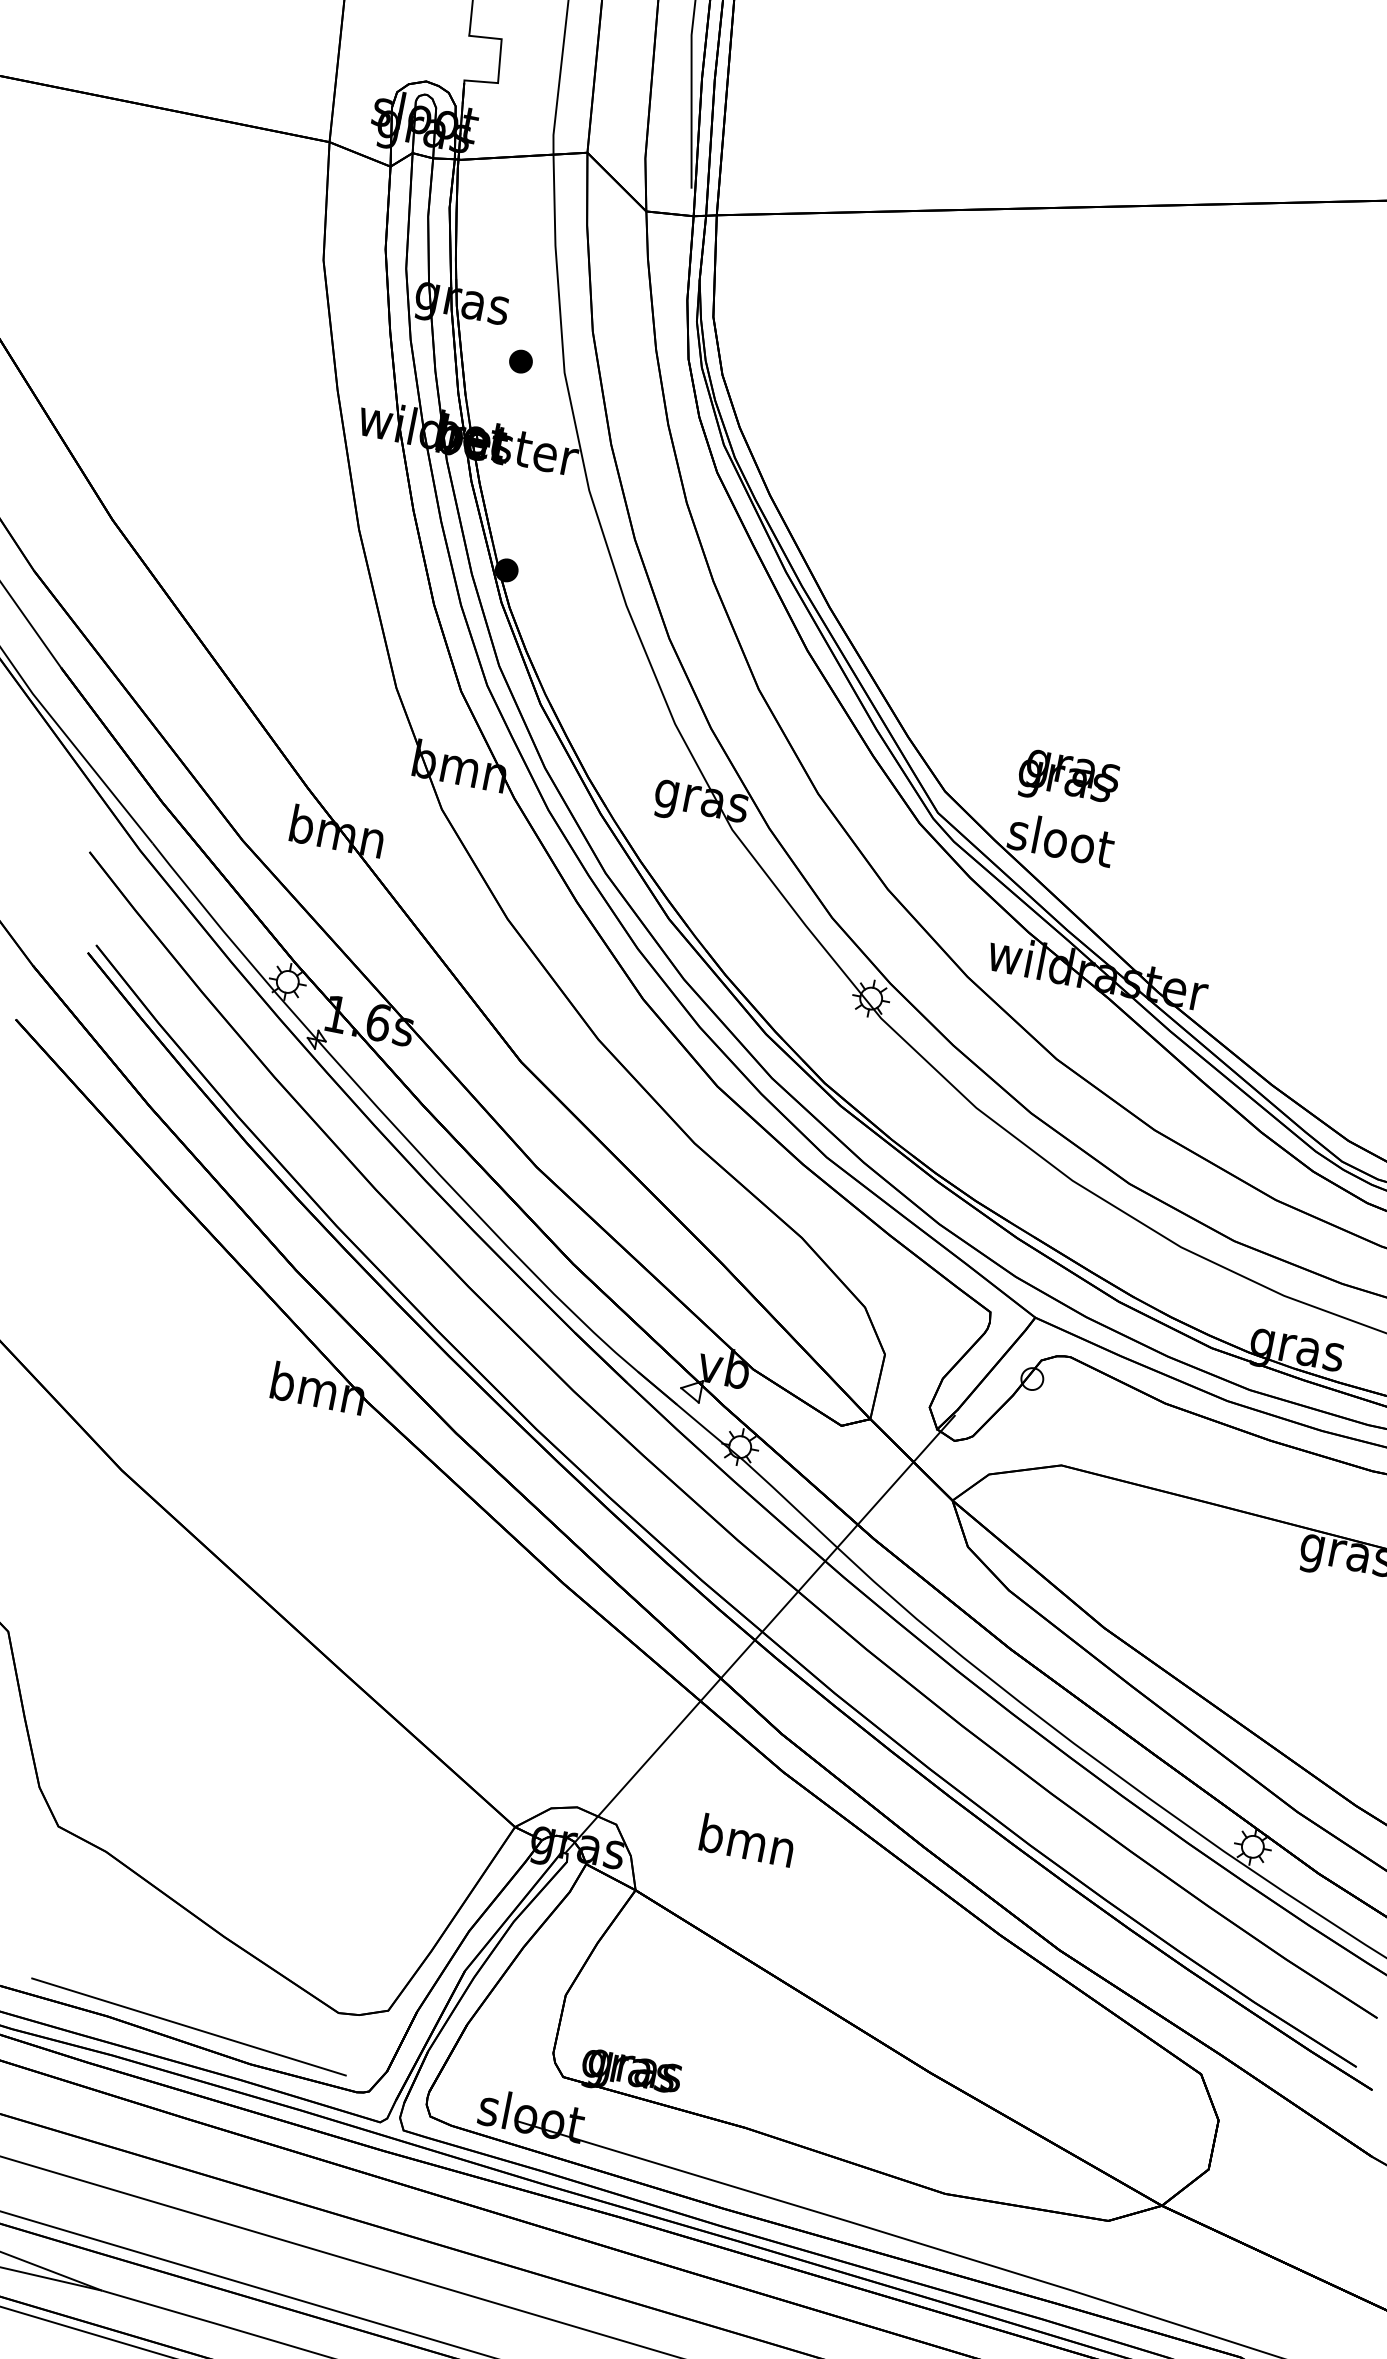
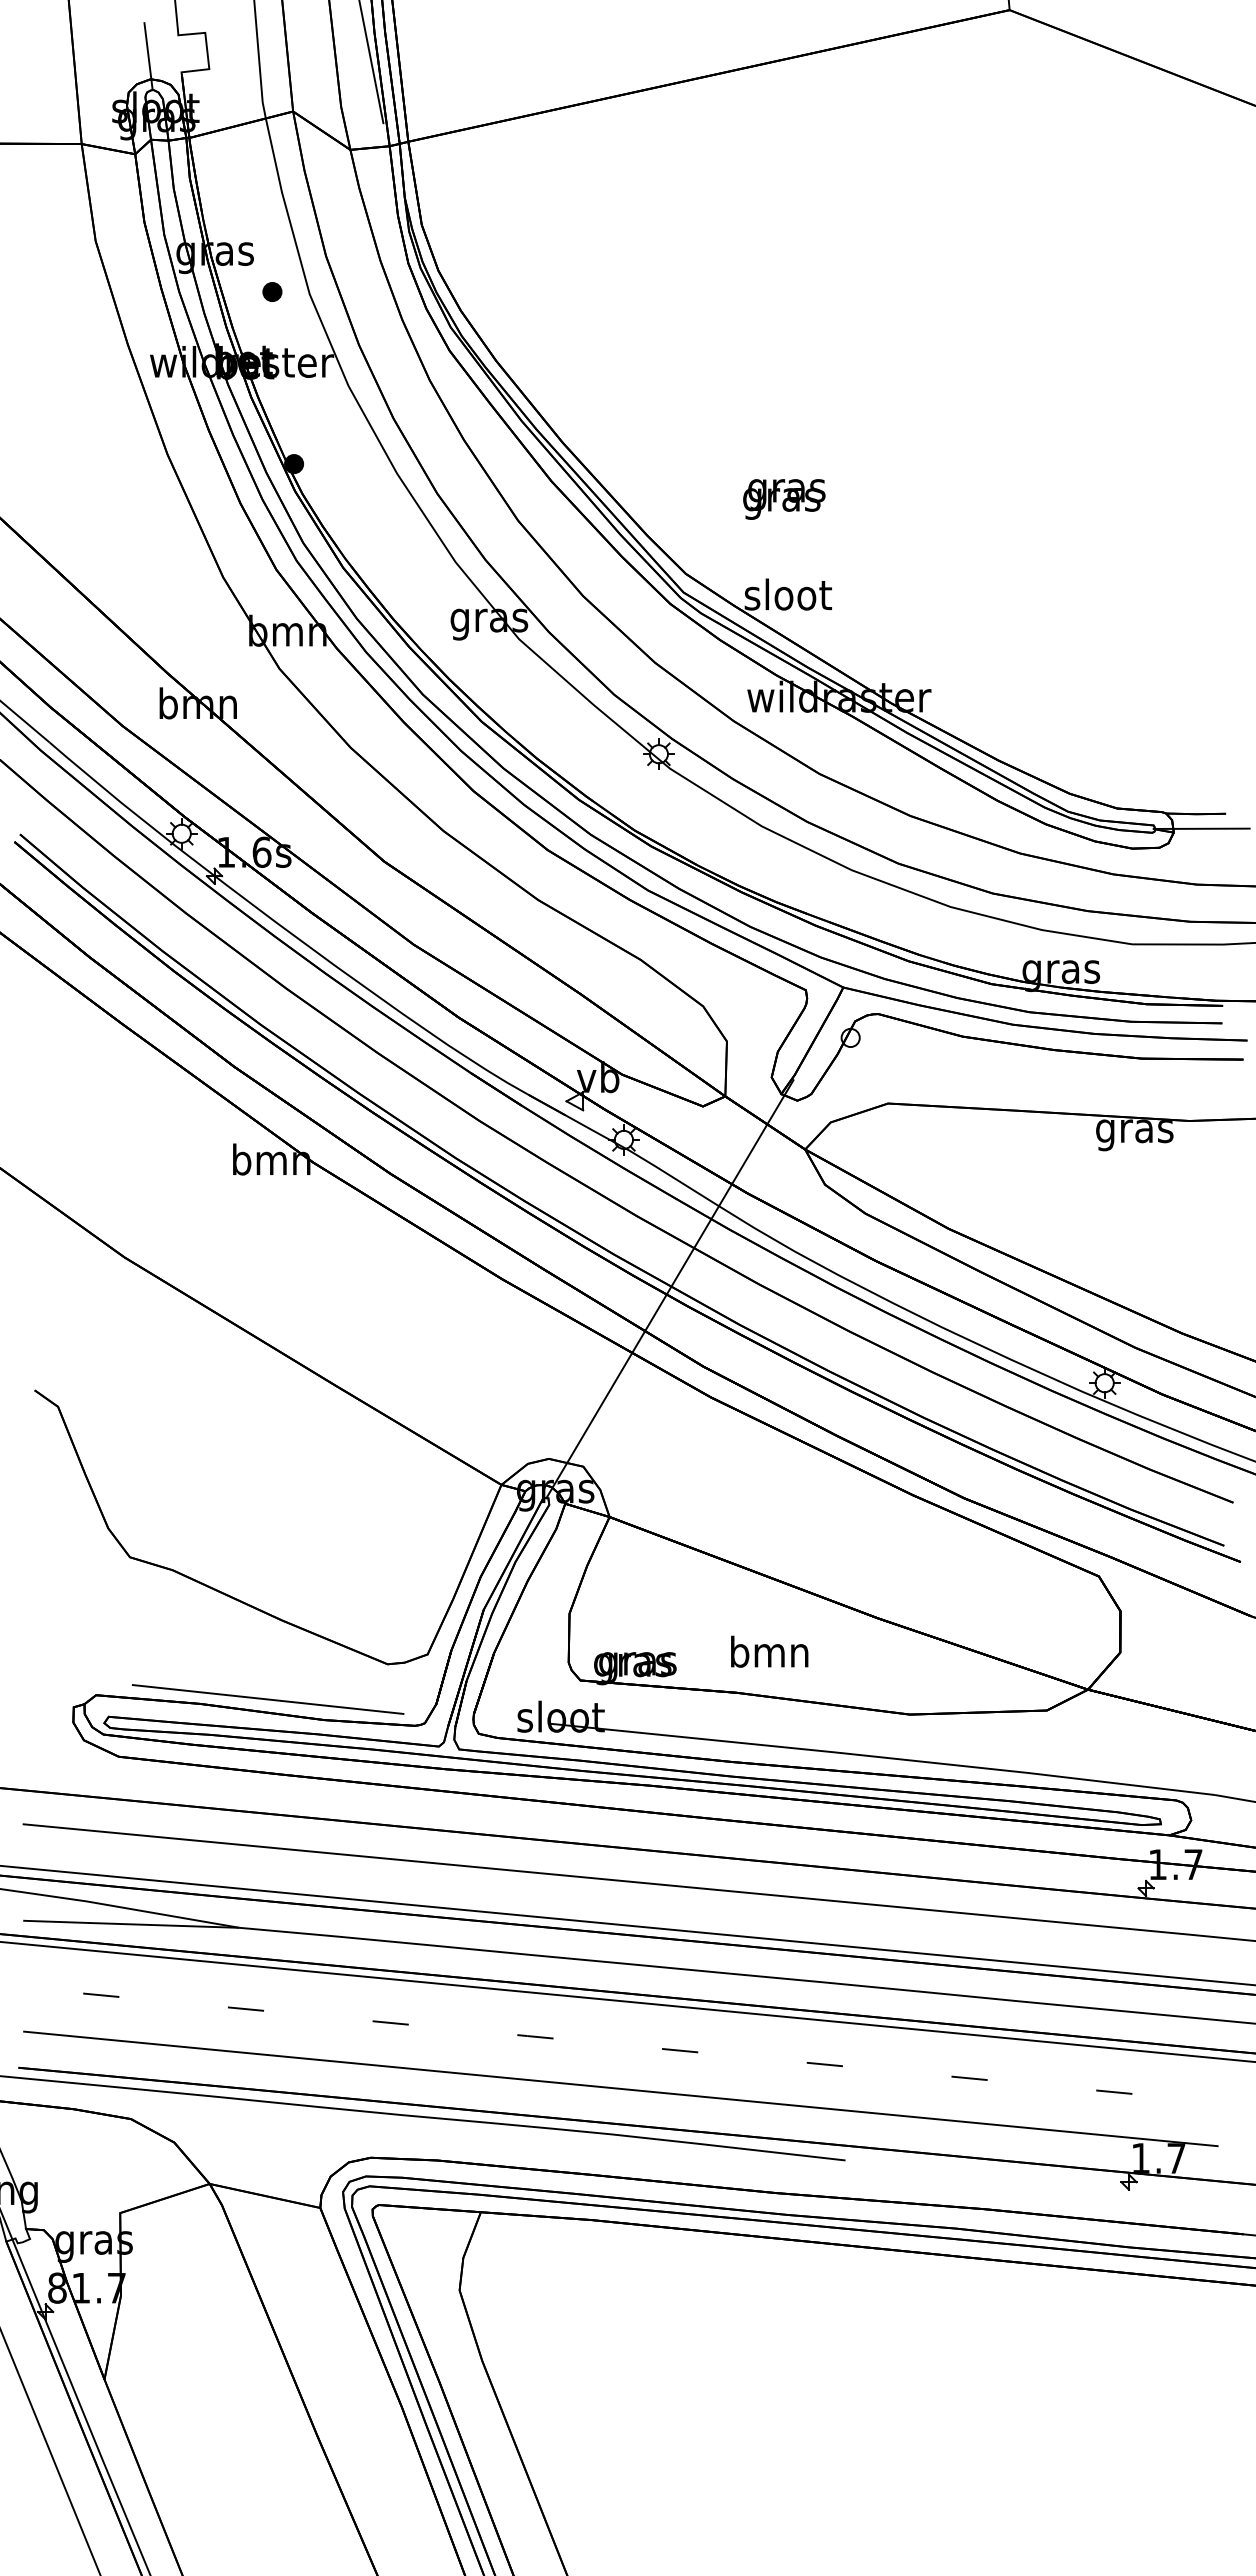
line: (429, 52) -> (148, 55), added
text: (1068, 780) -> (784, 499), moved
text: (747, 1840) -> (769, 1651), moved

